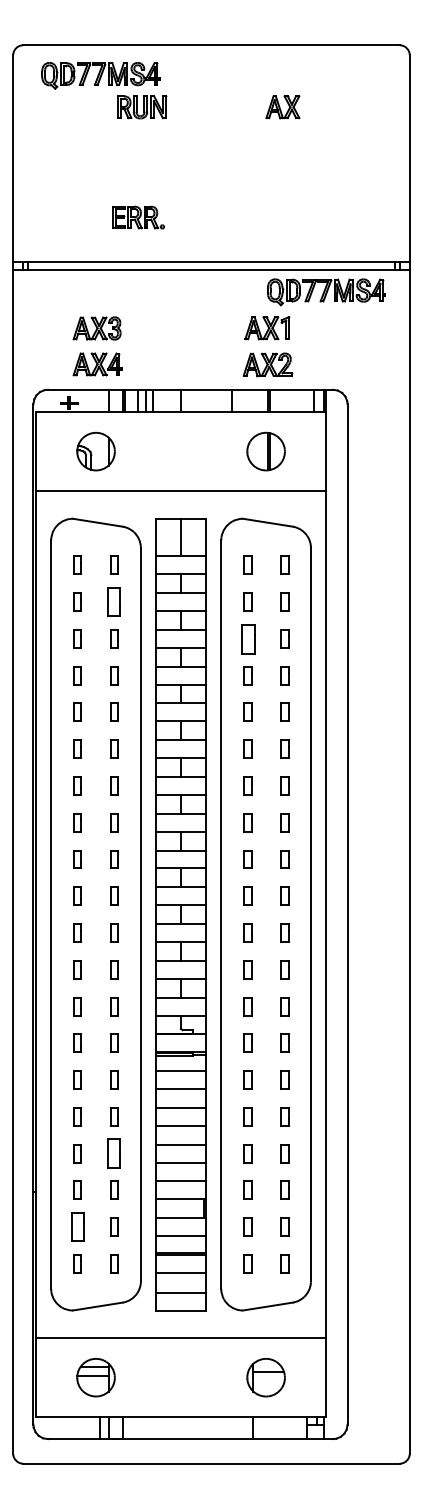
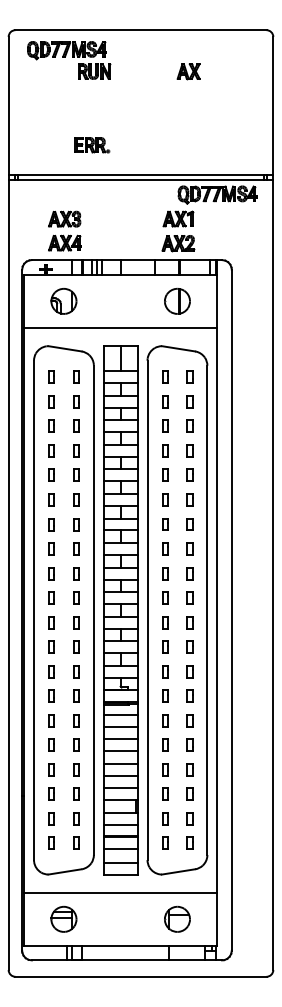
part: (114, 601) -> (76, 401), size x0.62
part: (248, 637) -> (165, 425), size x0.62
part: (114, 1153) -> (76, 769), size x0.62
part: (77, 1226) -> (51, 818), size x0.62

